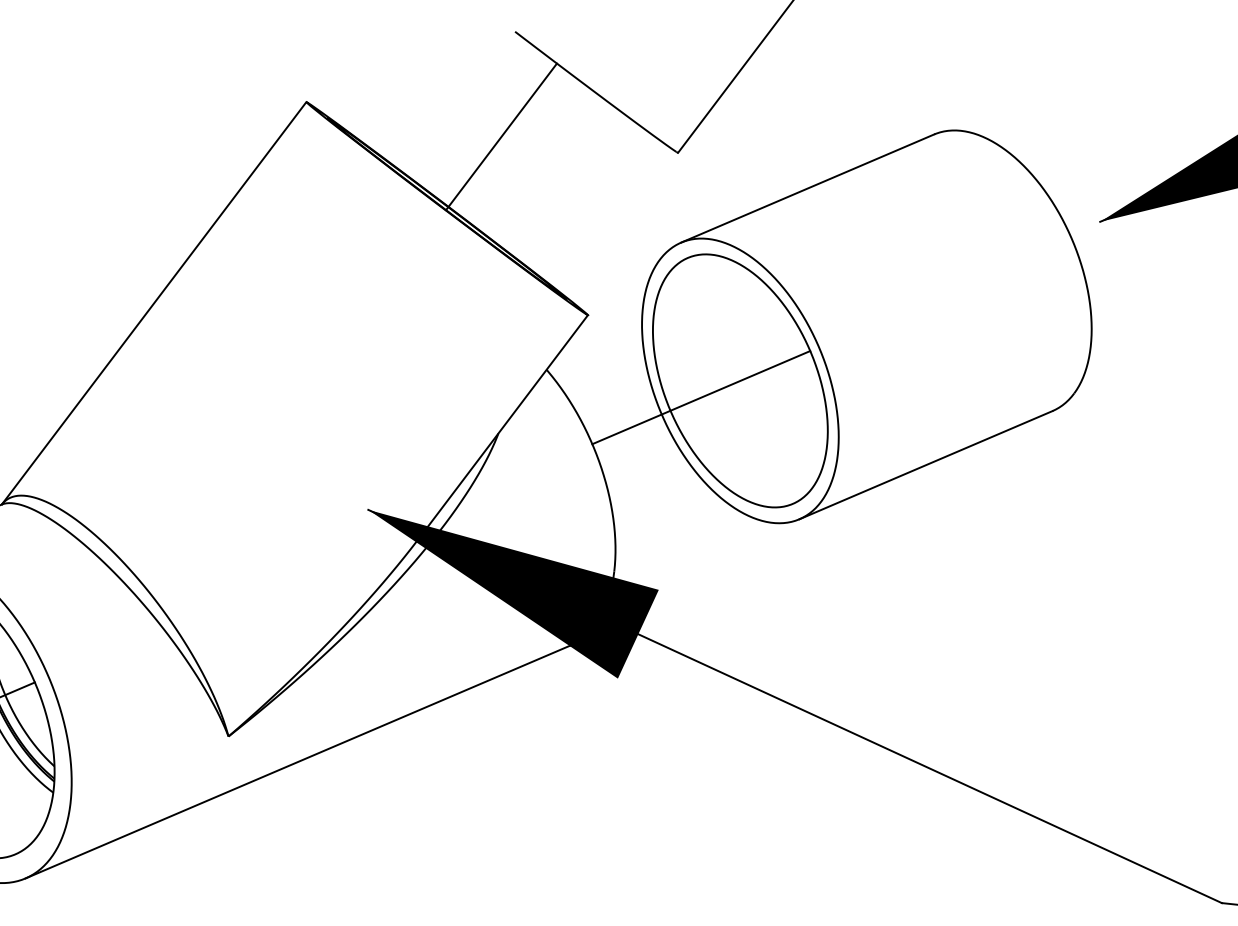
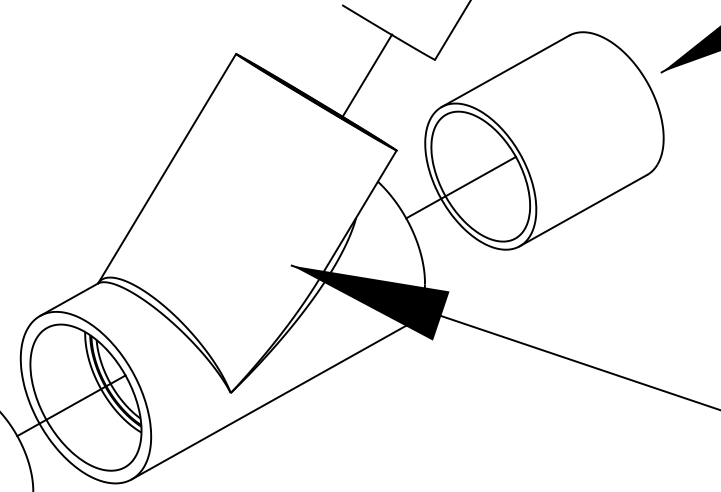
line: (500, 137) -> (366, 76), moved

